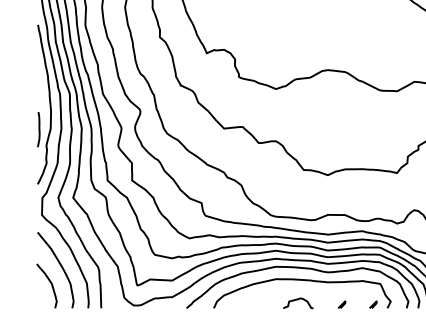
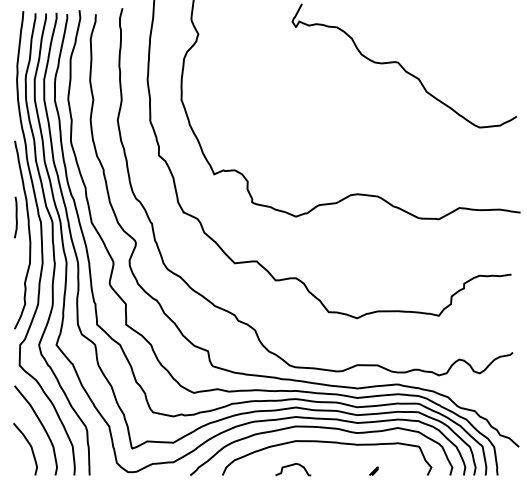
line: (38, 129) -> (15, 217), moved
curve: (296, 300) -> (291, 466), moved
curve: (373, 304) -> (410, 470), removed

